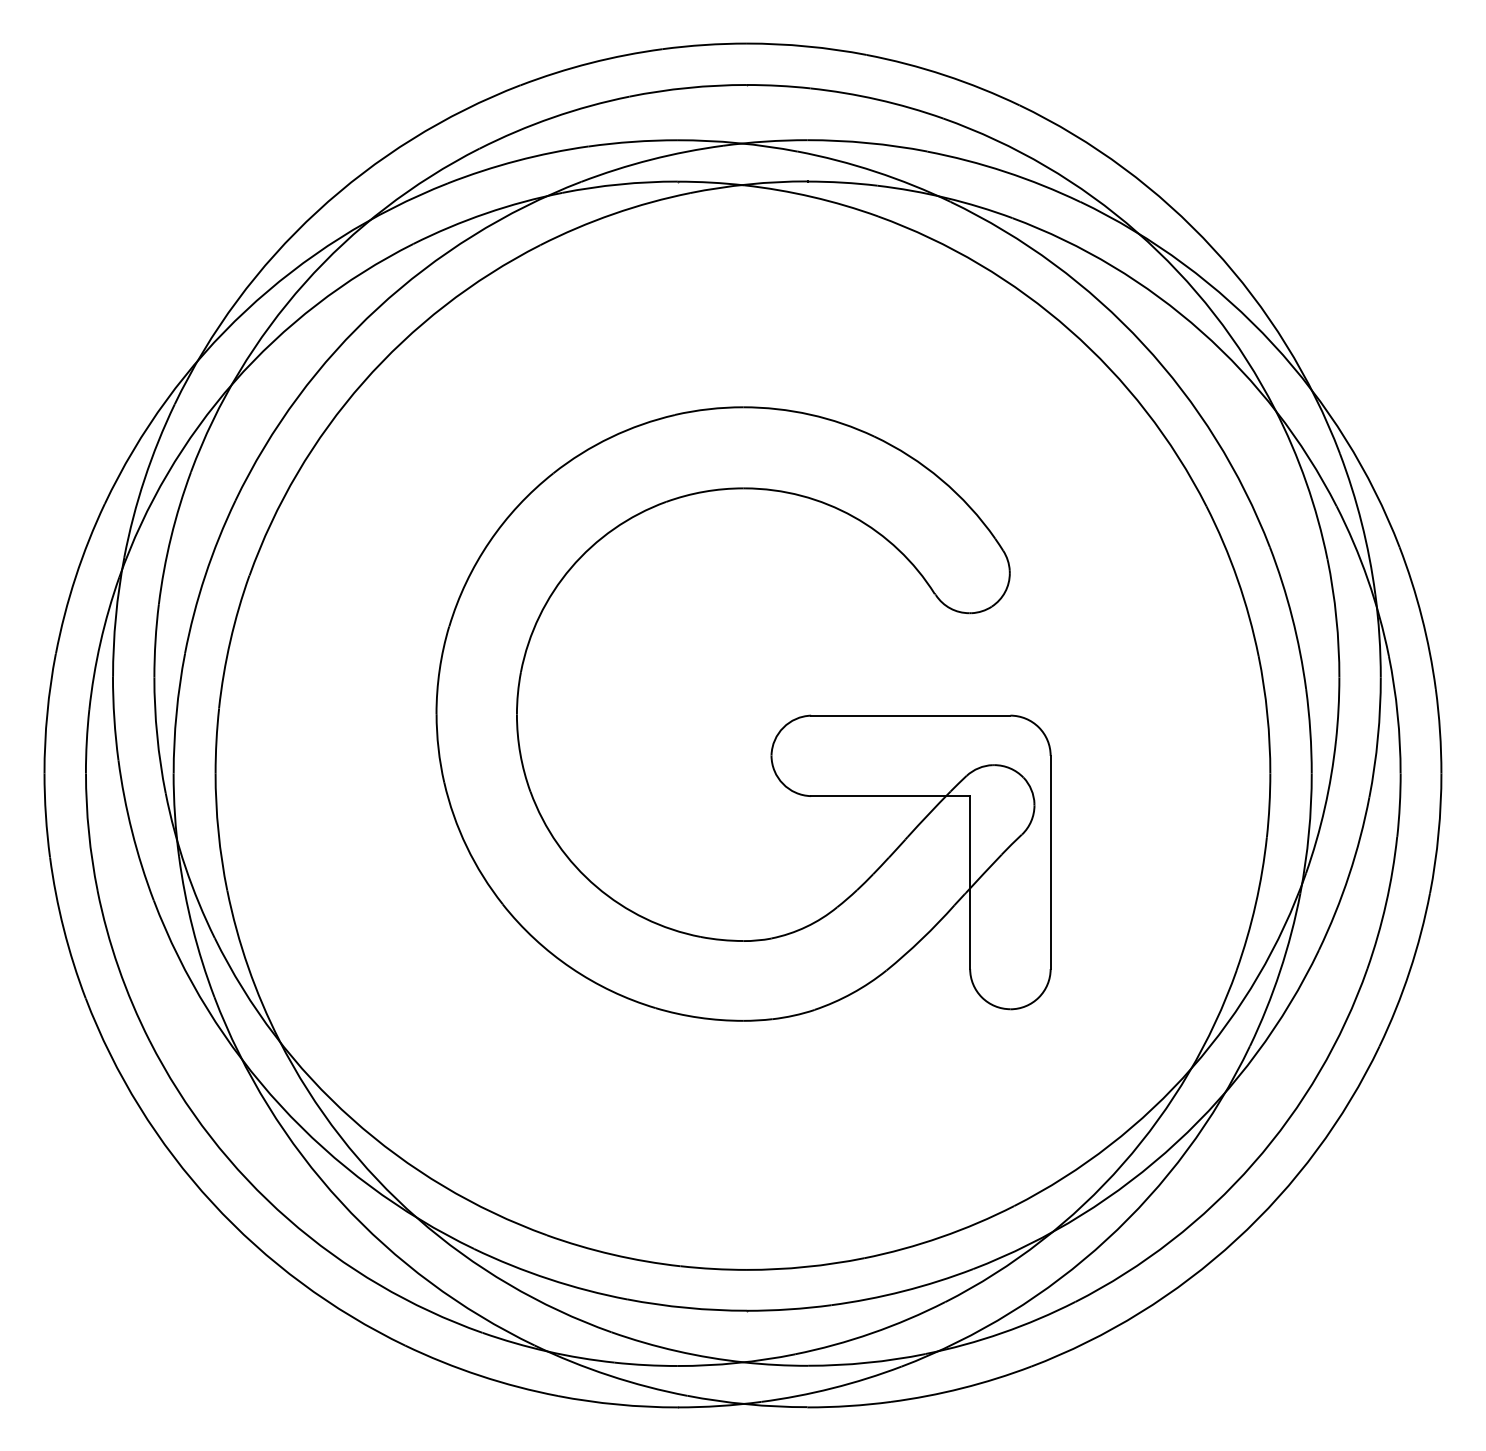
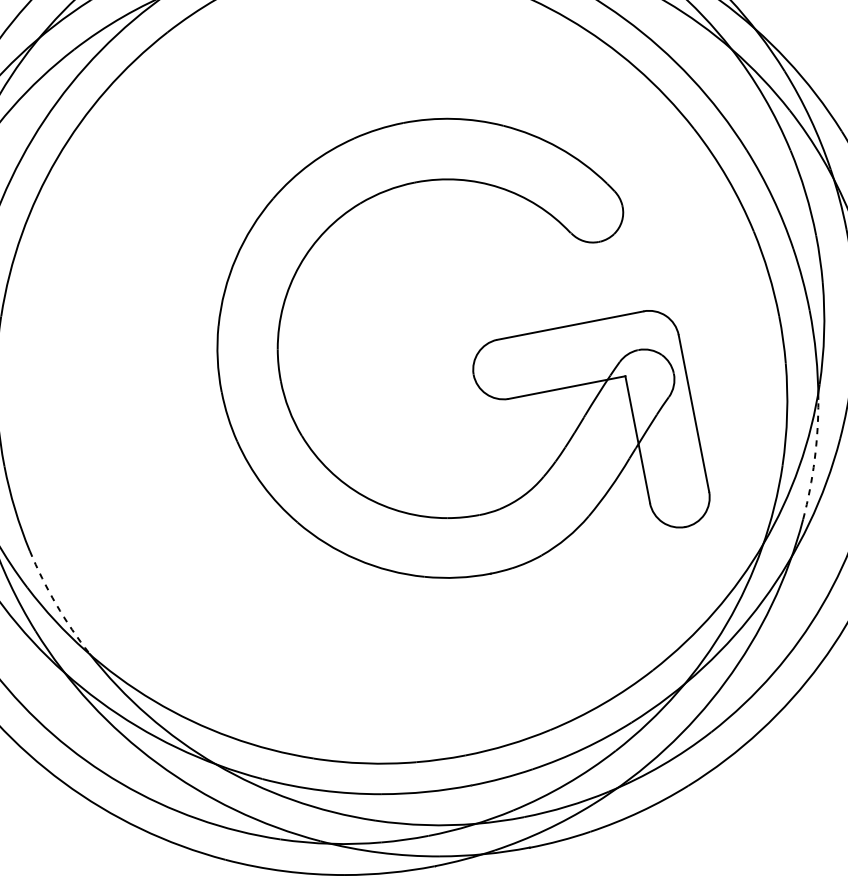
part: (776, 734) -> (474, 358), moved
arc: (248, 967) -> (56, 604), solid -> dashed
arc: (1280, 971) -> (814, 460), solid -> dashed

